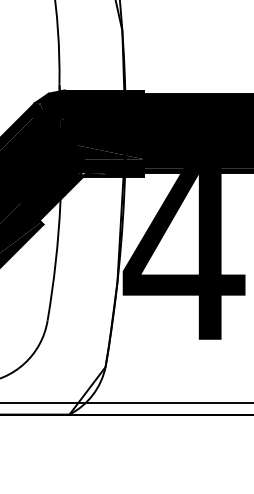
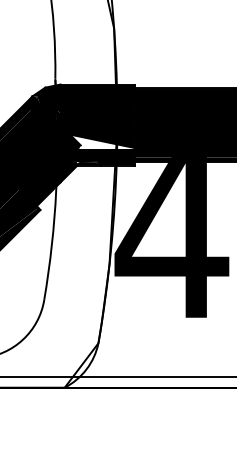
fill: (104, 150) -> (97, 140), removed

